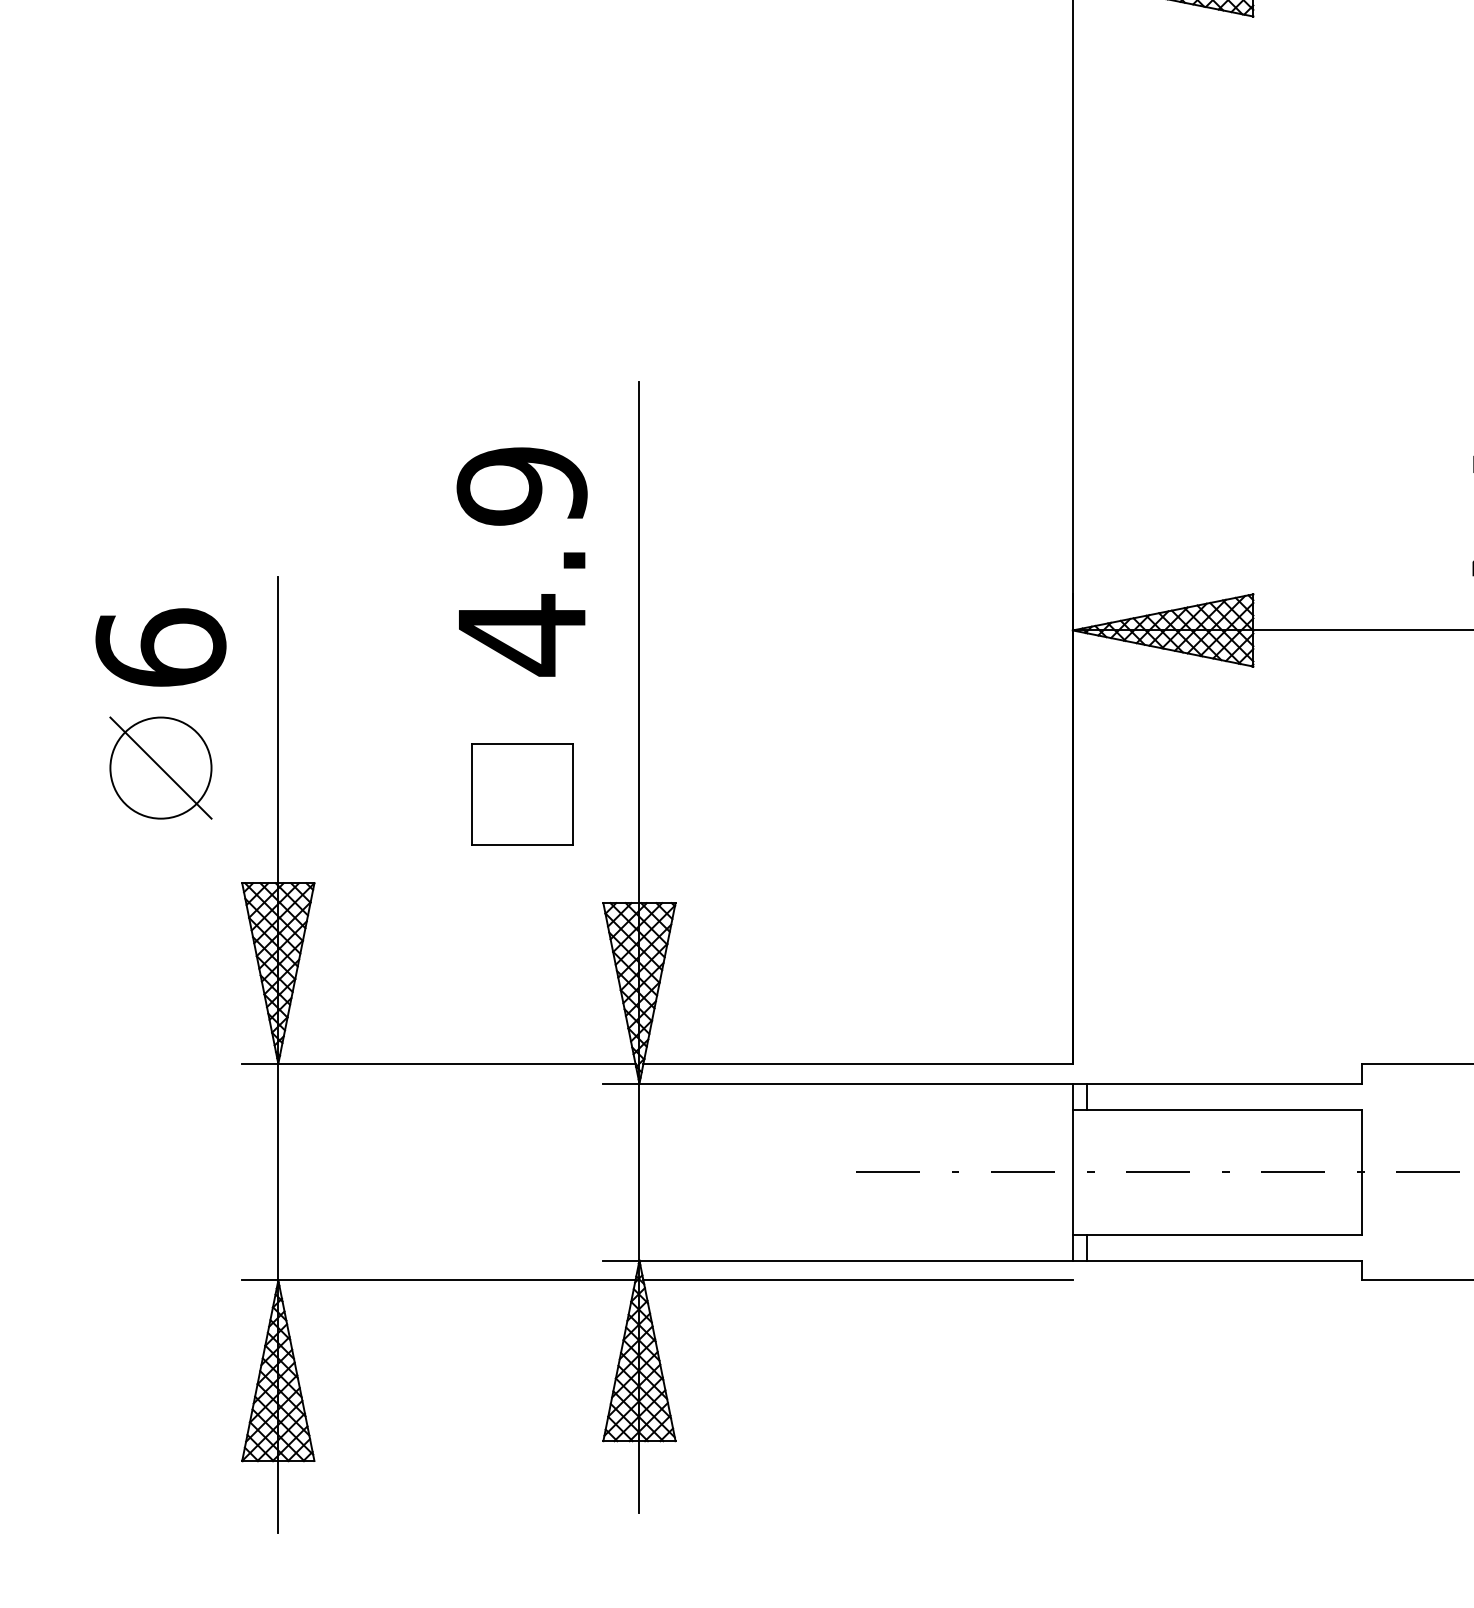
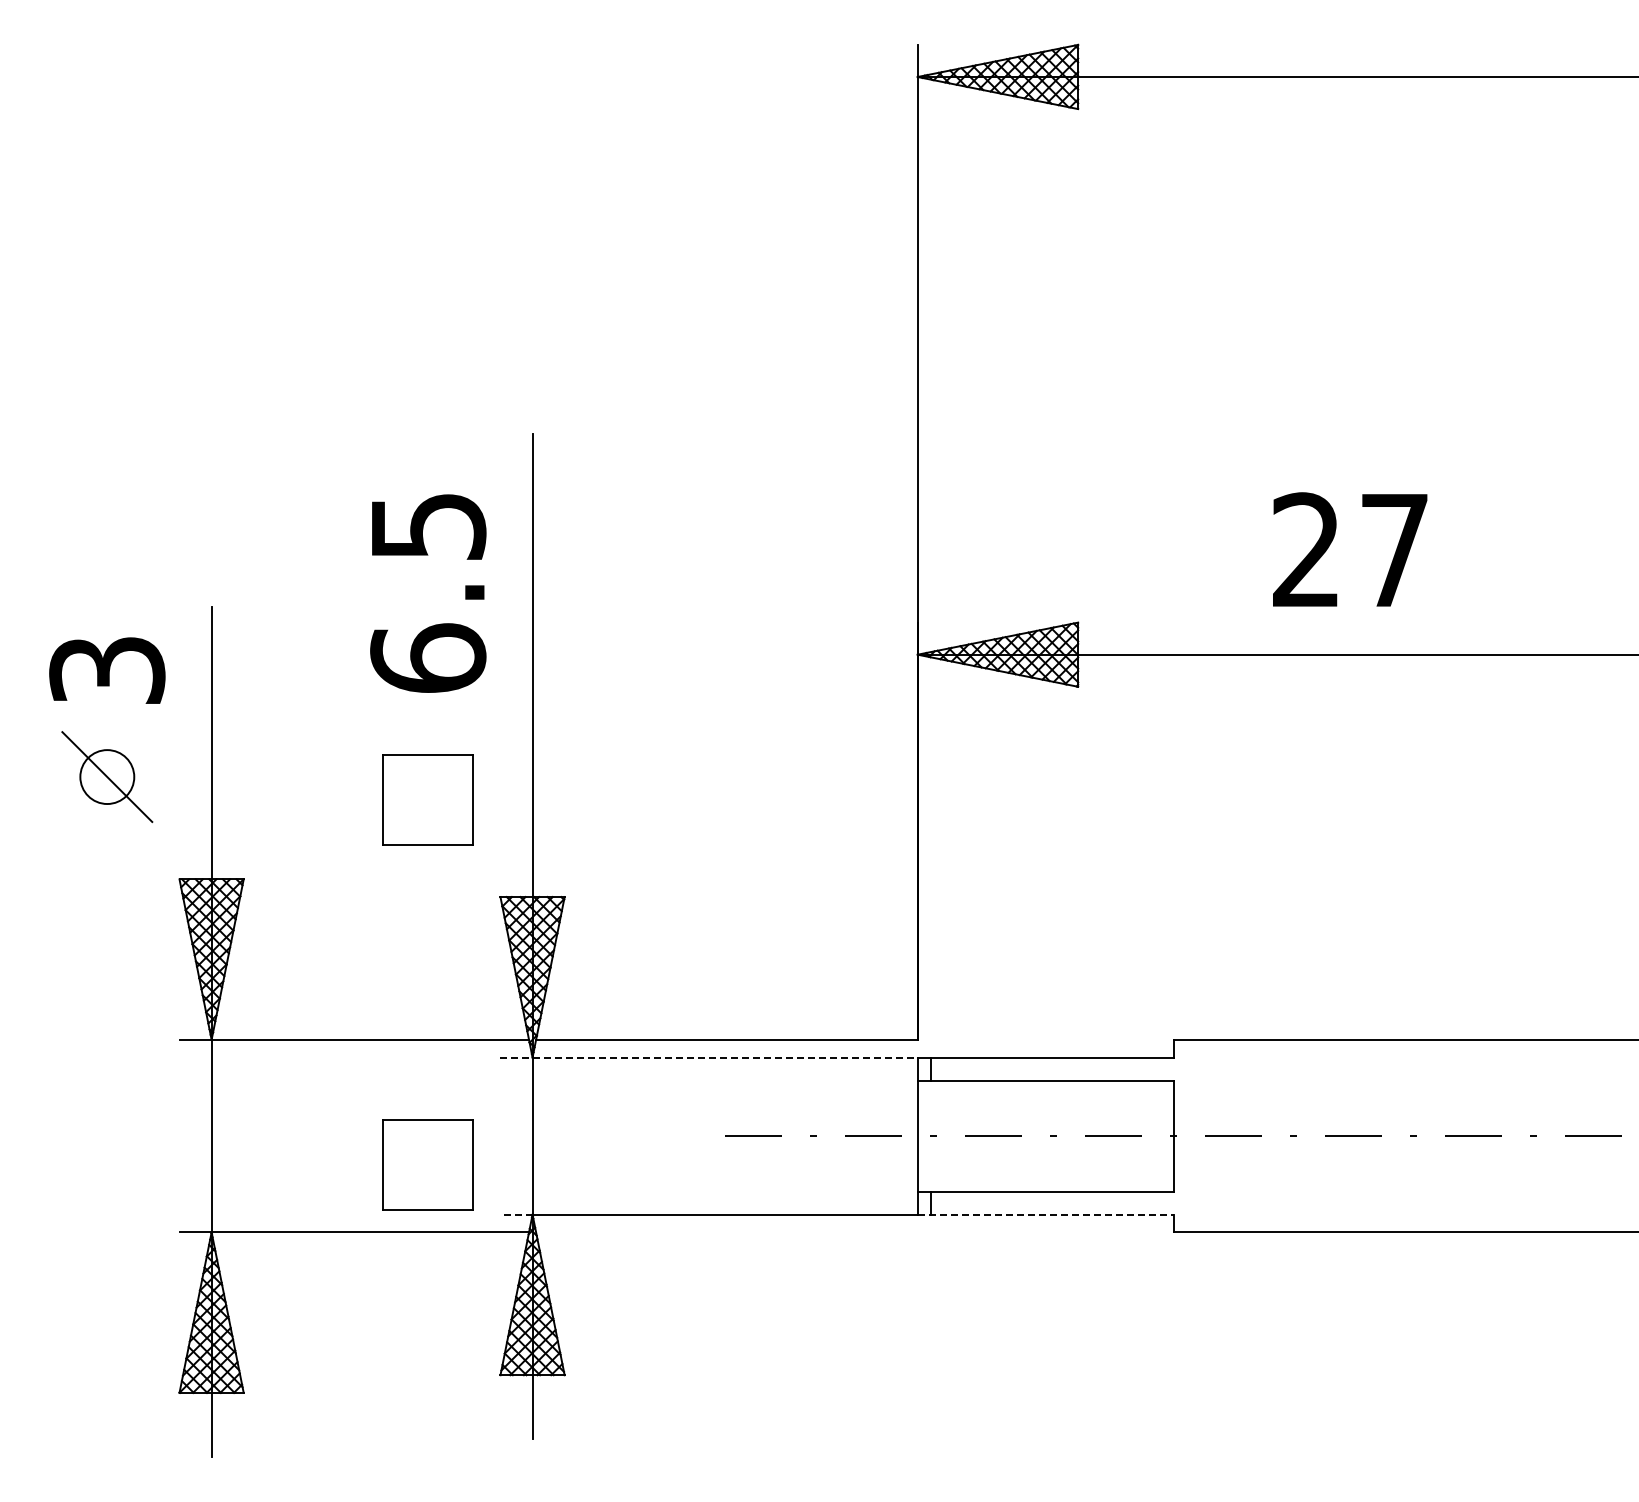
text: (522, 561) -> (428, 593), 4.9 -> 6.5
text: (161, 647) -> (107, 669), 6 -> 3
circle: (161, 767) -> (107, 776), size x0.6
line: (838, 1083) -> (709, 1057), solid -> dashed
part: (521, 1204) -> (427, 1164), added
line: (621, 1260) -> (516, 1214), solid -> dashed
line: (1217, 1260) -> (1046, 1214), solid -> dashed
line: (857, 1280) -> (726, 1232), removed

